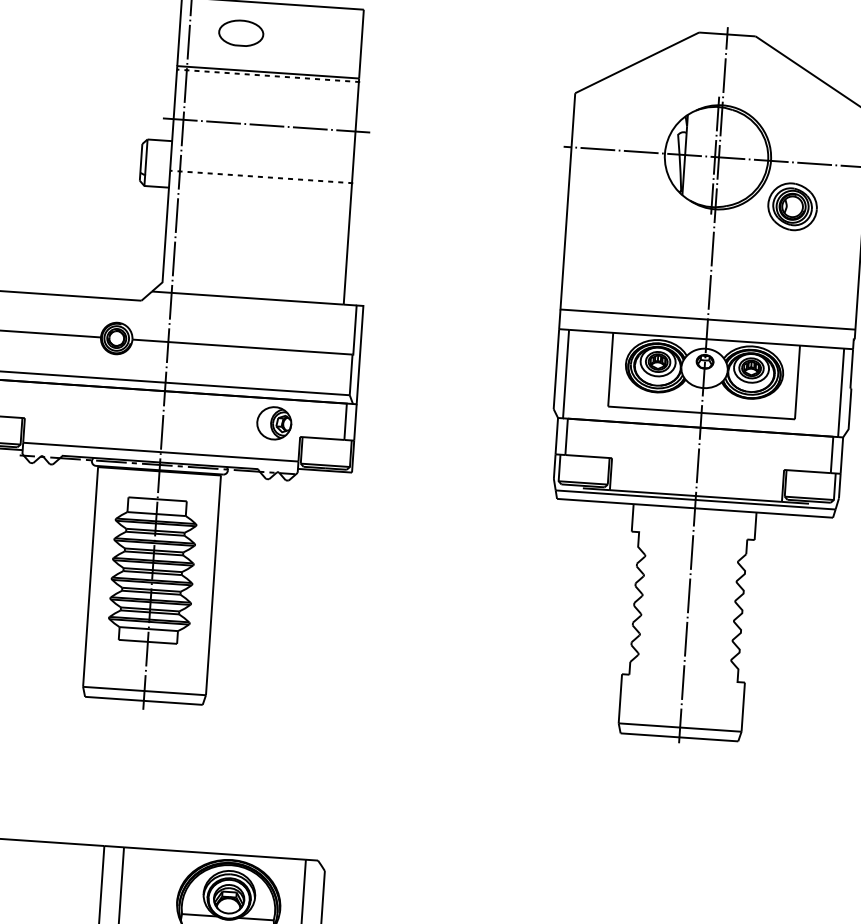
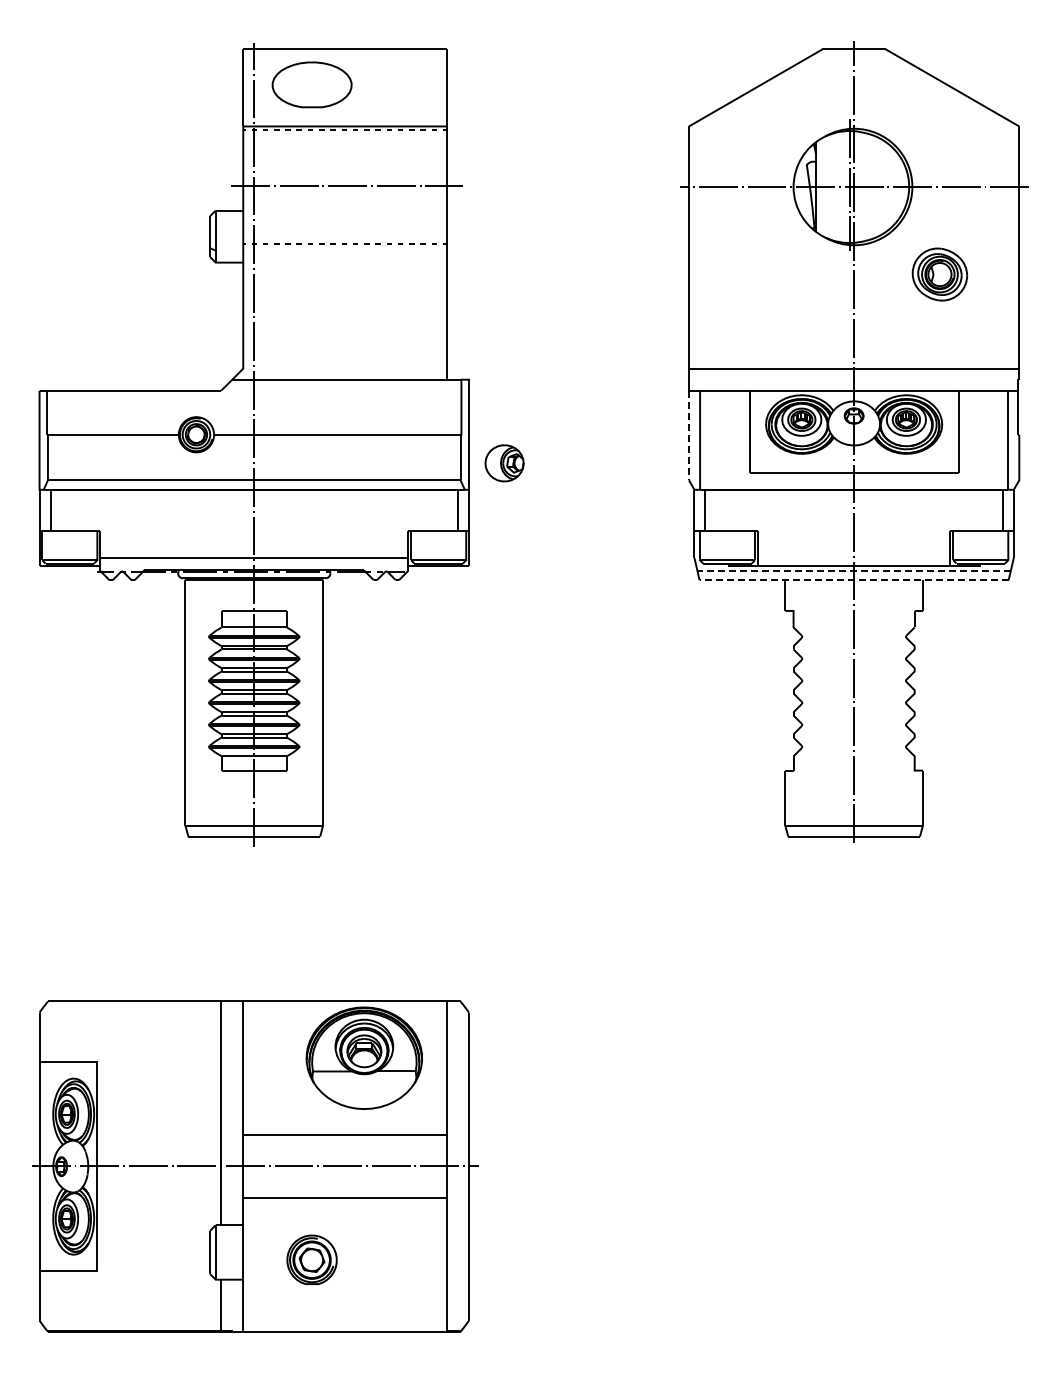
part: (240, 32) -> (311, 84), size x1.6
part: (792, 206) -> (939, 274), moved
line: (556, 369) -> (688, 435), solid -> dashed
part: (274, 423) -> (504, 463), moved
line: (695, 499) -> (854, 570), solid -> dashed
line: (695, 508) -> (854, 580), solid -> dashed

